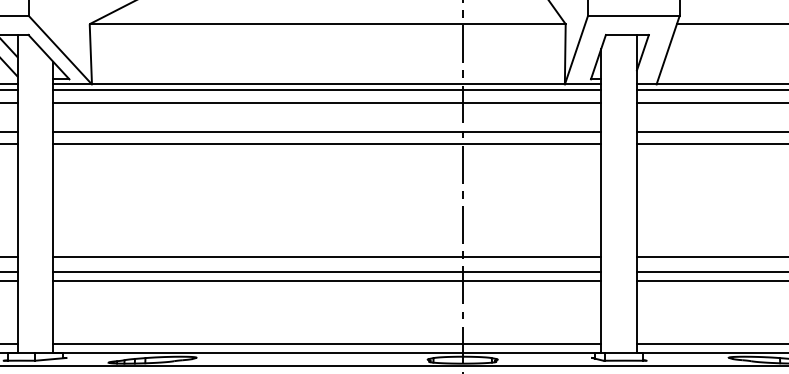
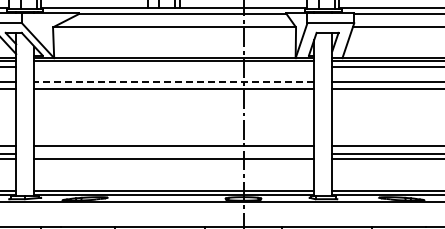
line: (327, 102) -> (174, 67), removed
line: (327, 132) -> (174, 82), solid -> dashed
line: (327, 273) -> (174, 154), removed

